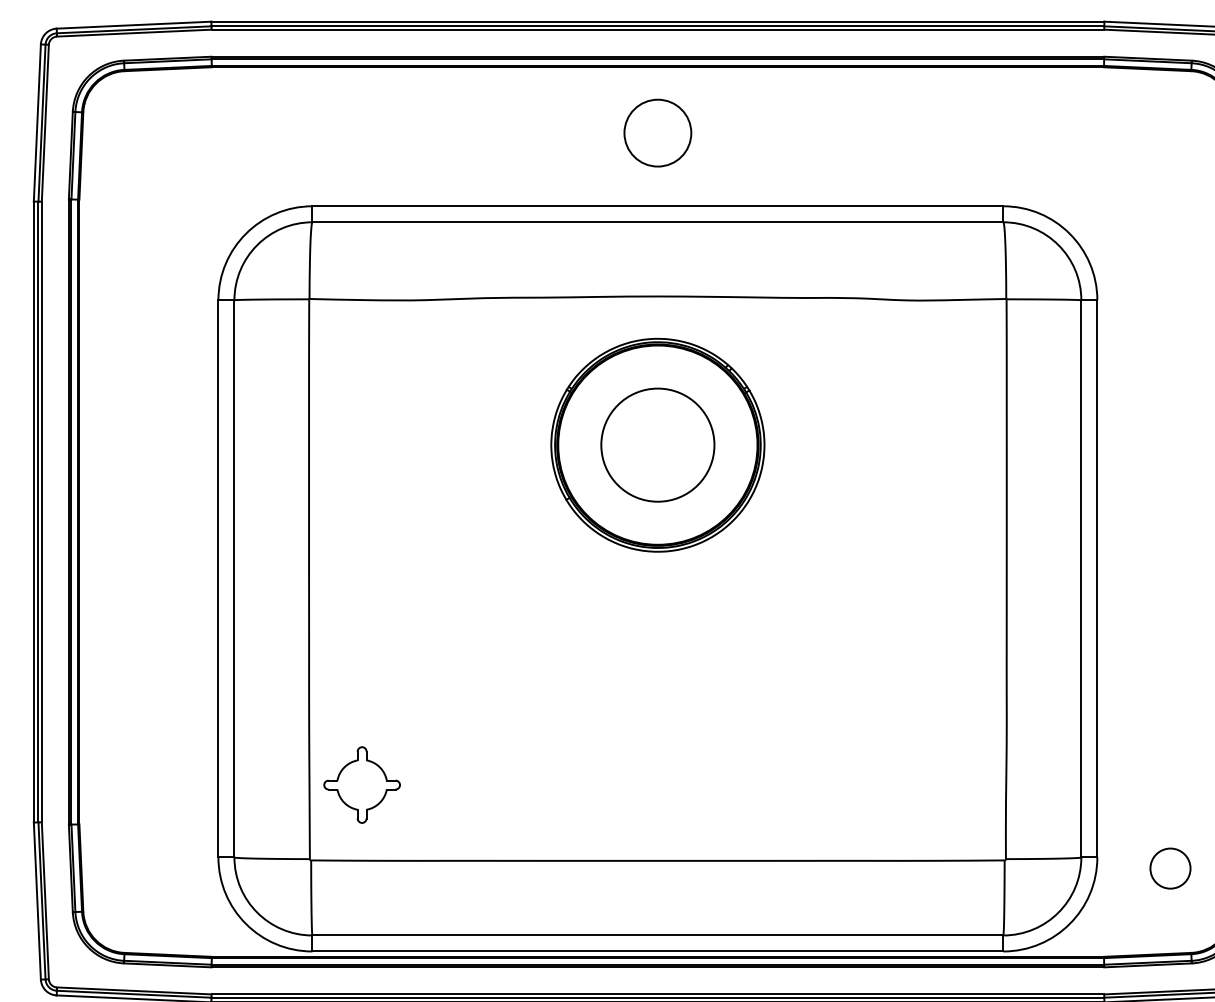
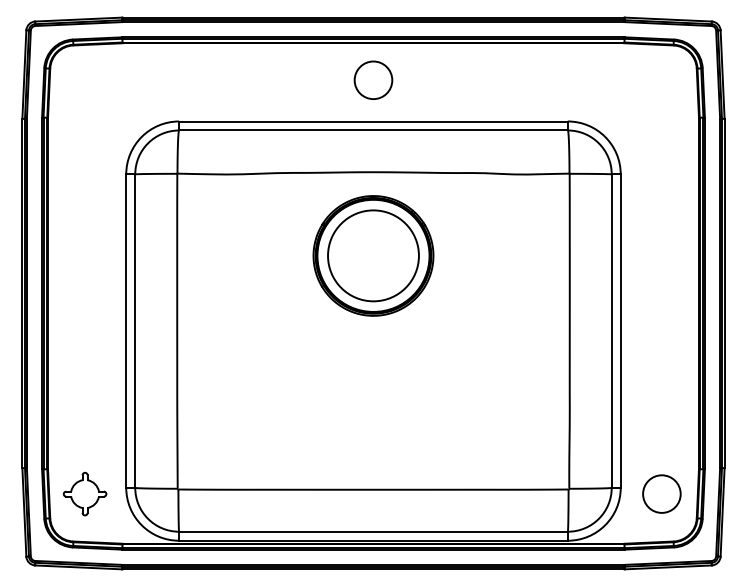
circle: (657, 444) -> (373, 255), size x1.43
part: (361, 783) -> (84, 493), moved
circle: (1169, 867) -> (661, 493), size x1.67

